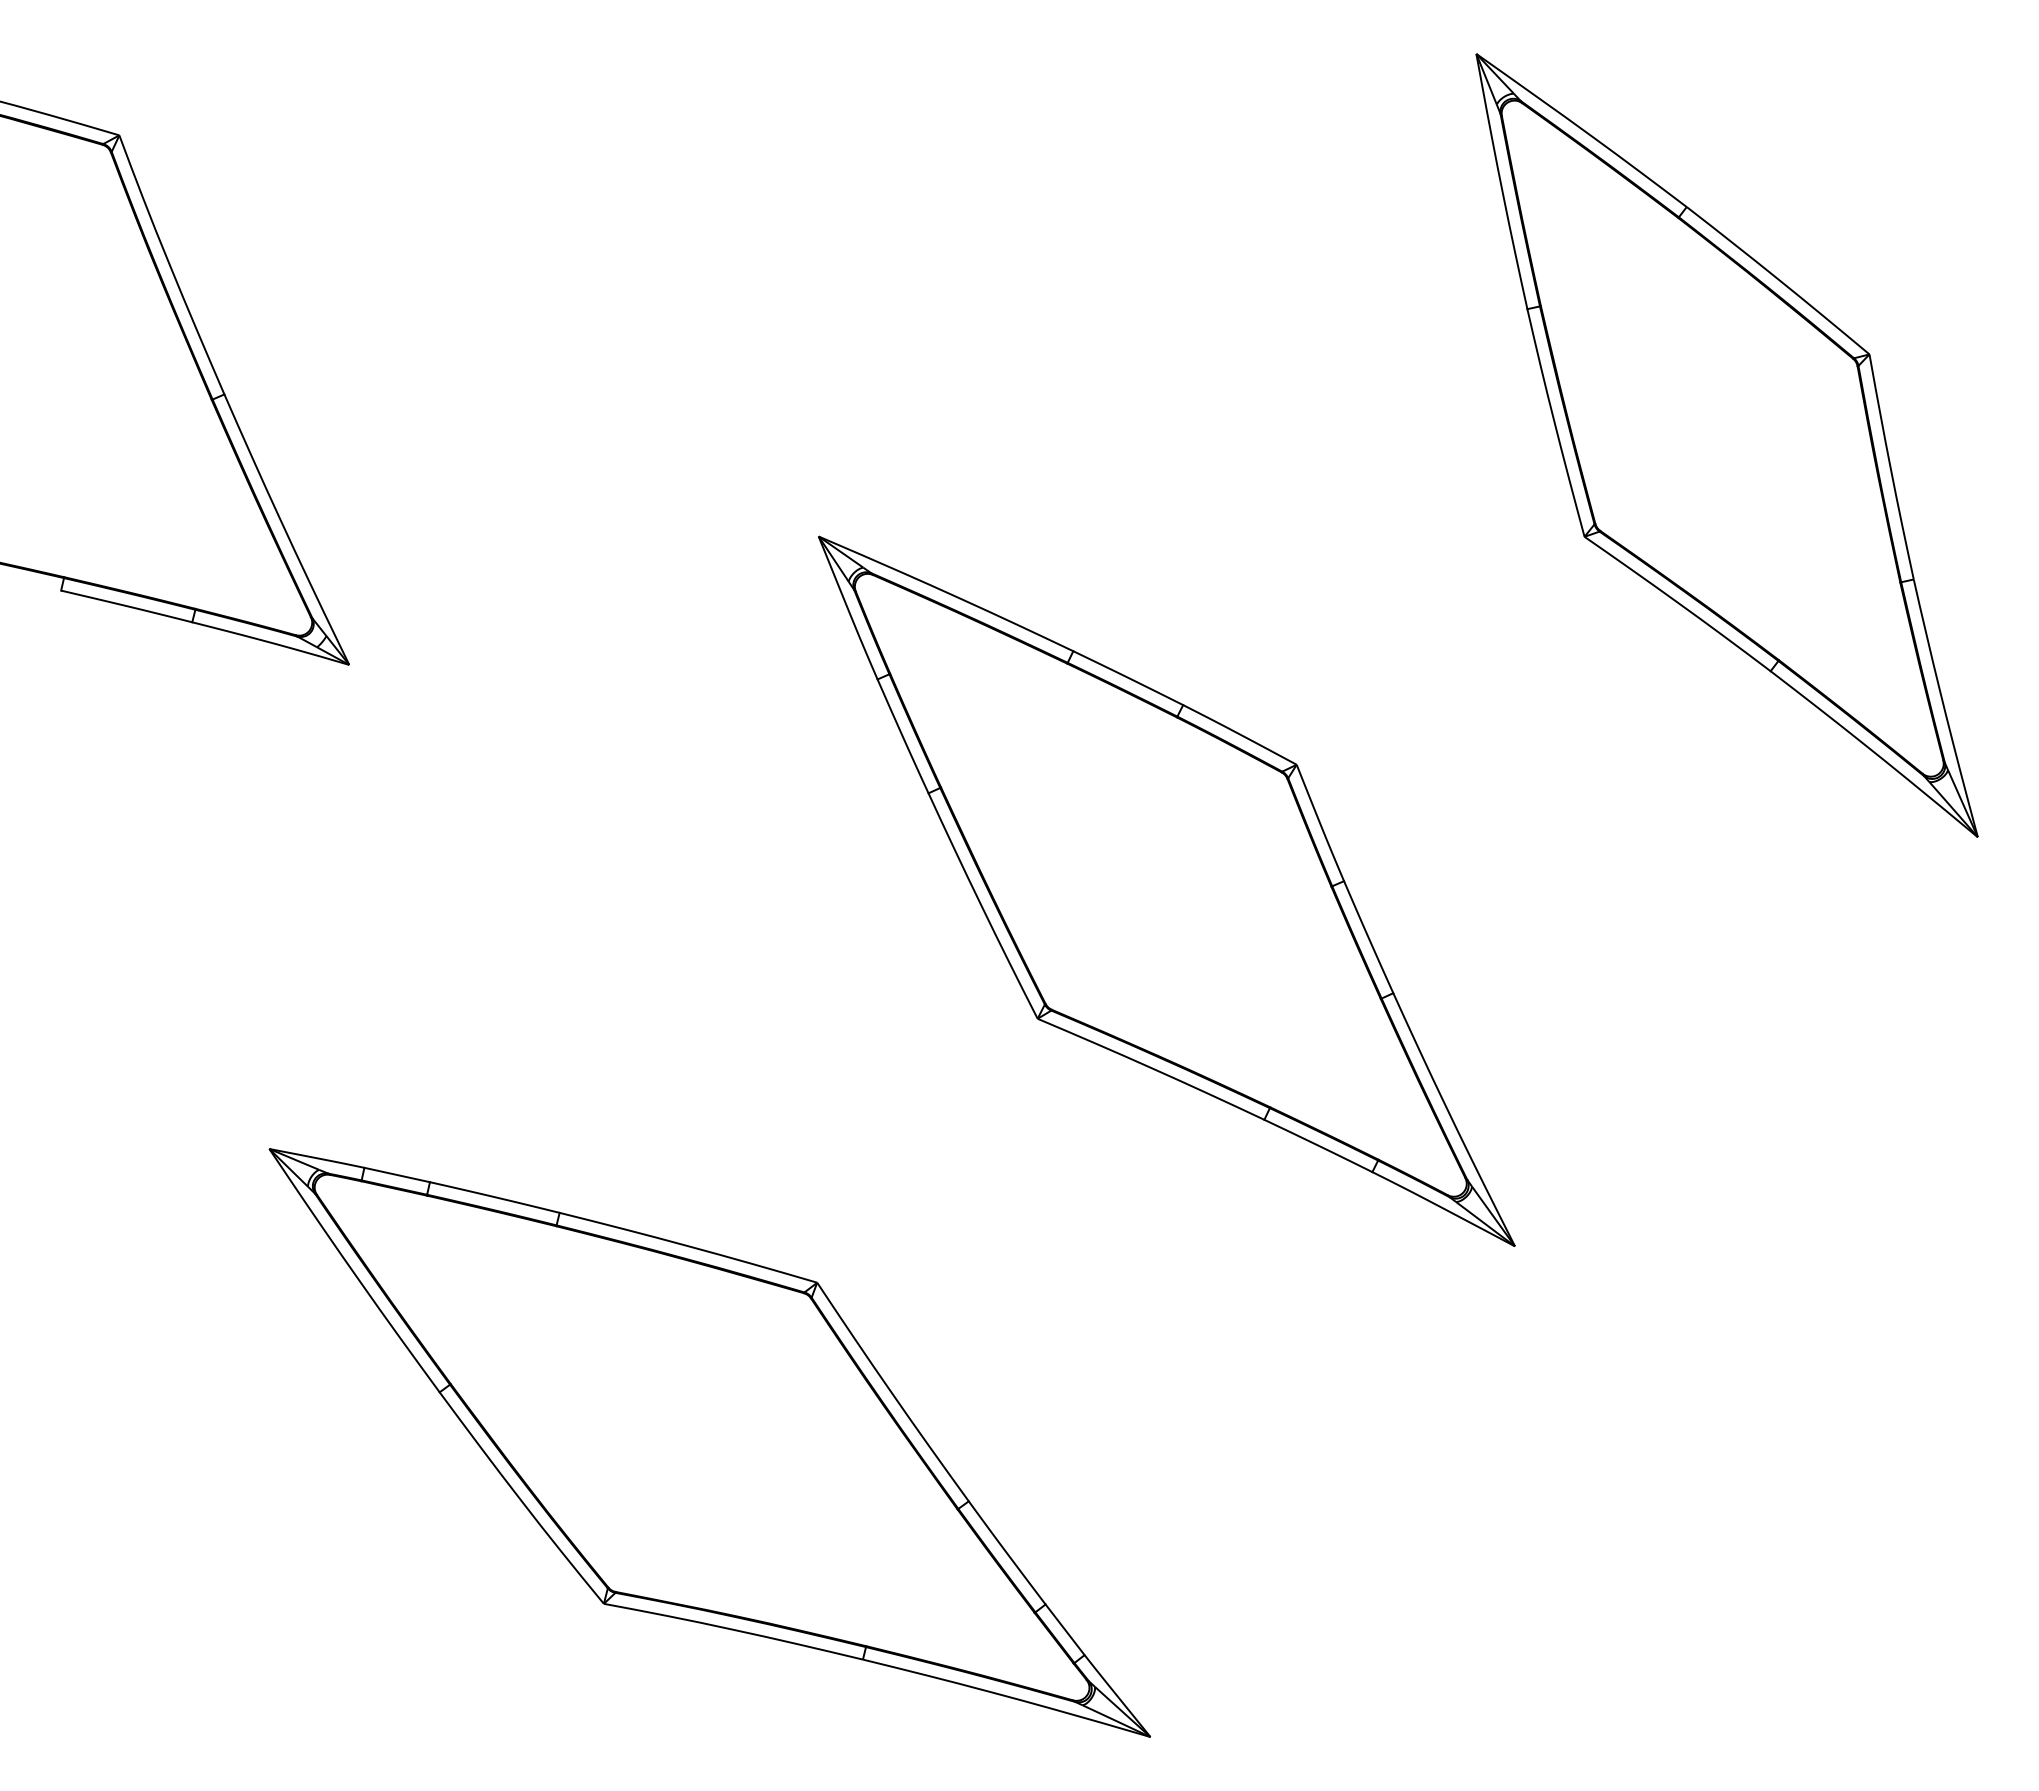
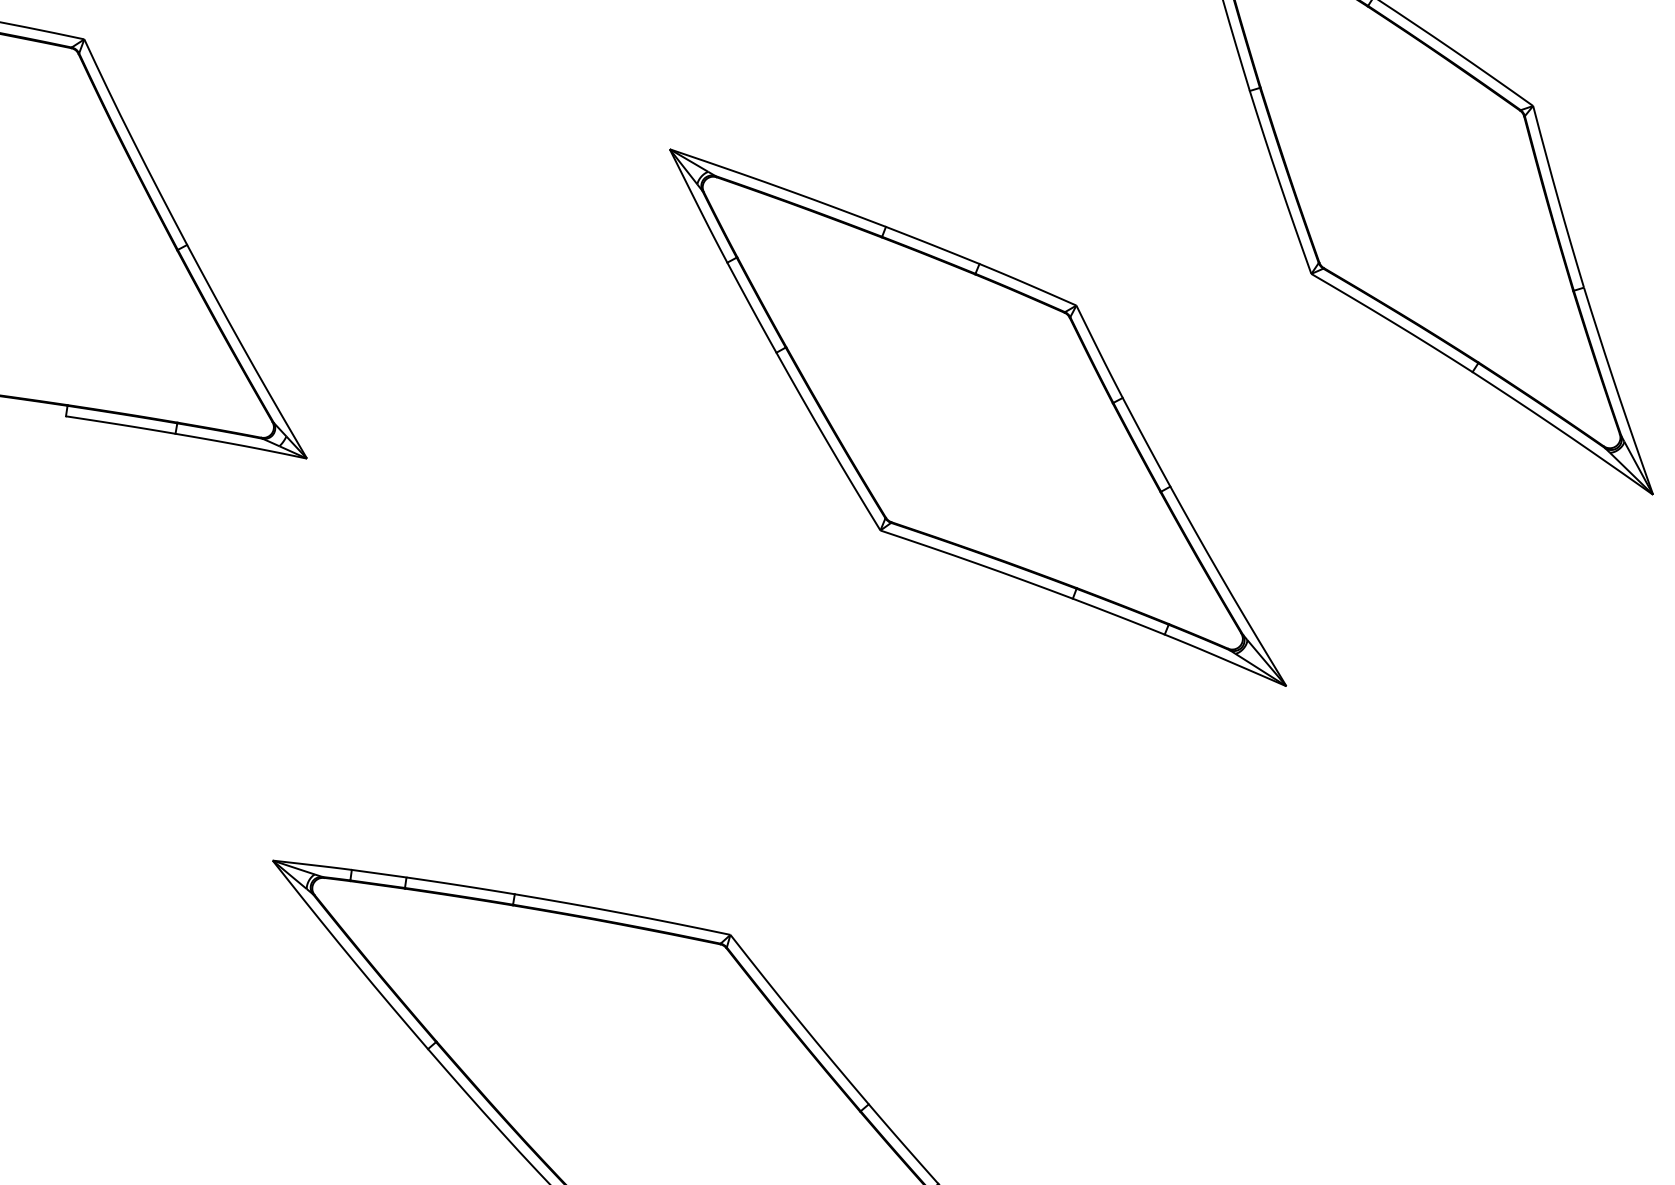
part: (1166, 890) -> (977, 417), moved

